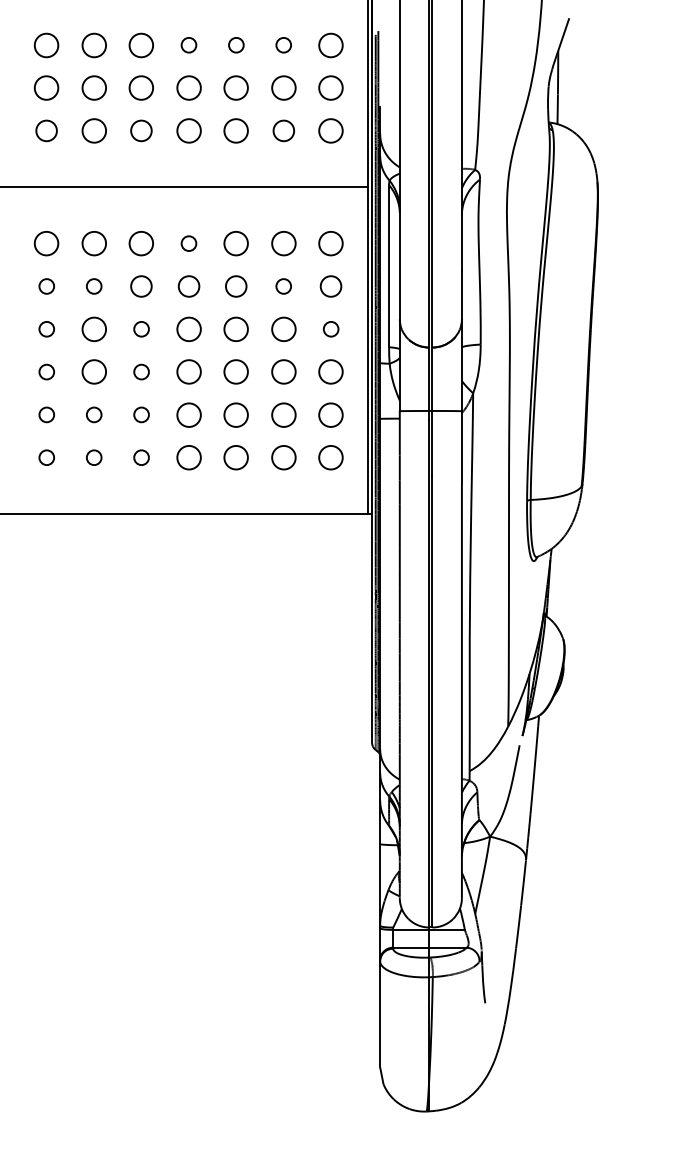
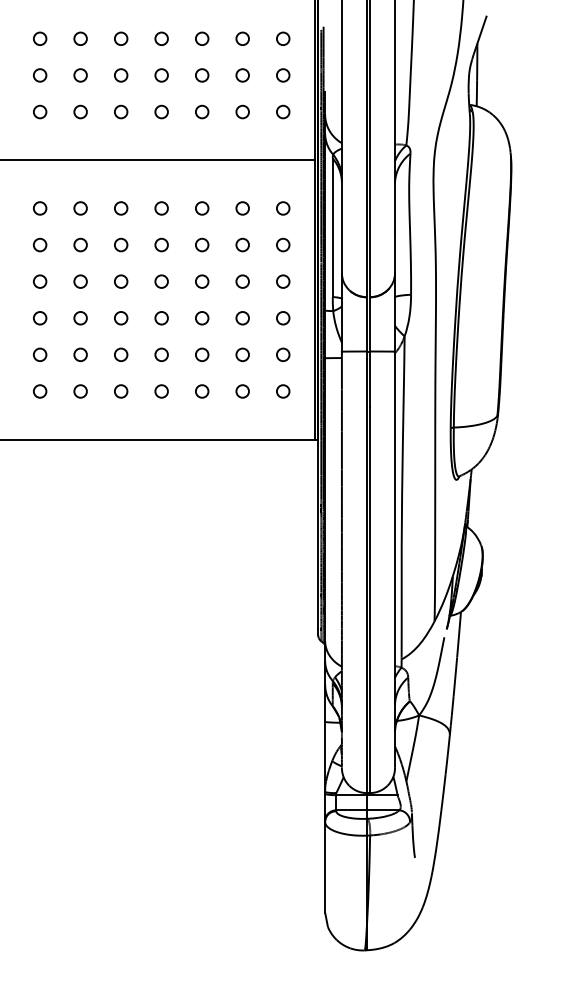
circle: (47, 44) -> (40, 38), size x0.62
circle: (94, 44) -> (80, 38), size x0.62
circle: (141, 44) -> (121, 38), size x0.62
circle: (331, 44) -> (283, 38), size x0.62
circle: (47, 88) -> (40, 75), size x0.62
circle: (94, 88) -> (80, 75), size x0.62
circle: (141, 88) -> (121, 75), size x0.62
circle: (188, 88) -> (161, 75), size x0.62
circle: (236, 88) -> (202, 75), size x0.62
circle: (283, 88) -> (242, 75), size x0.62
circle: (331, 88) -> (283, 75), size x0.62
circle: (47, 130) -> (40, 111), size x0.71
circle: (94, 130) -> (80, 111), size x0.62
circle: (141, 130) -> (121, 111), size x0.71
circle: (188, 130) -> (161, 111), size x0.62
circle: (236, 130) -> (202, 111), size x0.62
circle: (283, 130) -> (242, 111), size x0.71
circle: (331, 130) -> (283, 111), size x0.62
circle: (47, 243) -> (40, 208), size x0.62
circle: (94, 243) -> (80, 208), size x0.62
circle: (141, 243) -> (121, 208), size x0.62
circle: (236, 243) -> (202, 208), size x0.62
circle: (283, 243) -> (242, 208), size x0.62
circle: (331, 243) -> (283, 208), size x0.62
circle: (141, 285) -> (121, 244), size x0.71
circle: (188, 285) -> (161, 244), size x0.71
circle: (236, 285) -> (202, 244), size x0.71
circle: (331, 285) -> (283, 244), size x0.71
circle: (94, 329) -> (80, 281), size x0.62
circle: (188, 329) -> (161, 281), size x0.62
circle: (236, 329) -> (202, 281), size x0.62
circle: (283, 329) -> (242, 281), size x0.62
circle: (94, 372) -> (80, 318), size x0.62
circle: (188, 372) -> (161, 318), size x0.62
circle: (236, 372) -> (202, 318), size x0.62
circle: (283, 372) -> (242, 318), size x0.62
circle: (331, 372) -> (283, 318), size x0.62
circle: (188, 414) -> (161, 354), size x0.62
circle: (236, 414) -> (202, 354), size x0.62
circle: (283, 414) -> (242, 354), size x0.62
circle: (331, 414) -> (283, 354), size x0.62
circle: (188, 457) -> (161, 391), size x0.62
circle: (236, 457) -> (202, 391), size x0.62
circle: (283, 457) -> (242, 391), size x0.62
circle: (331, 457) -> (283, 391), size x0.62

